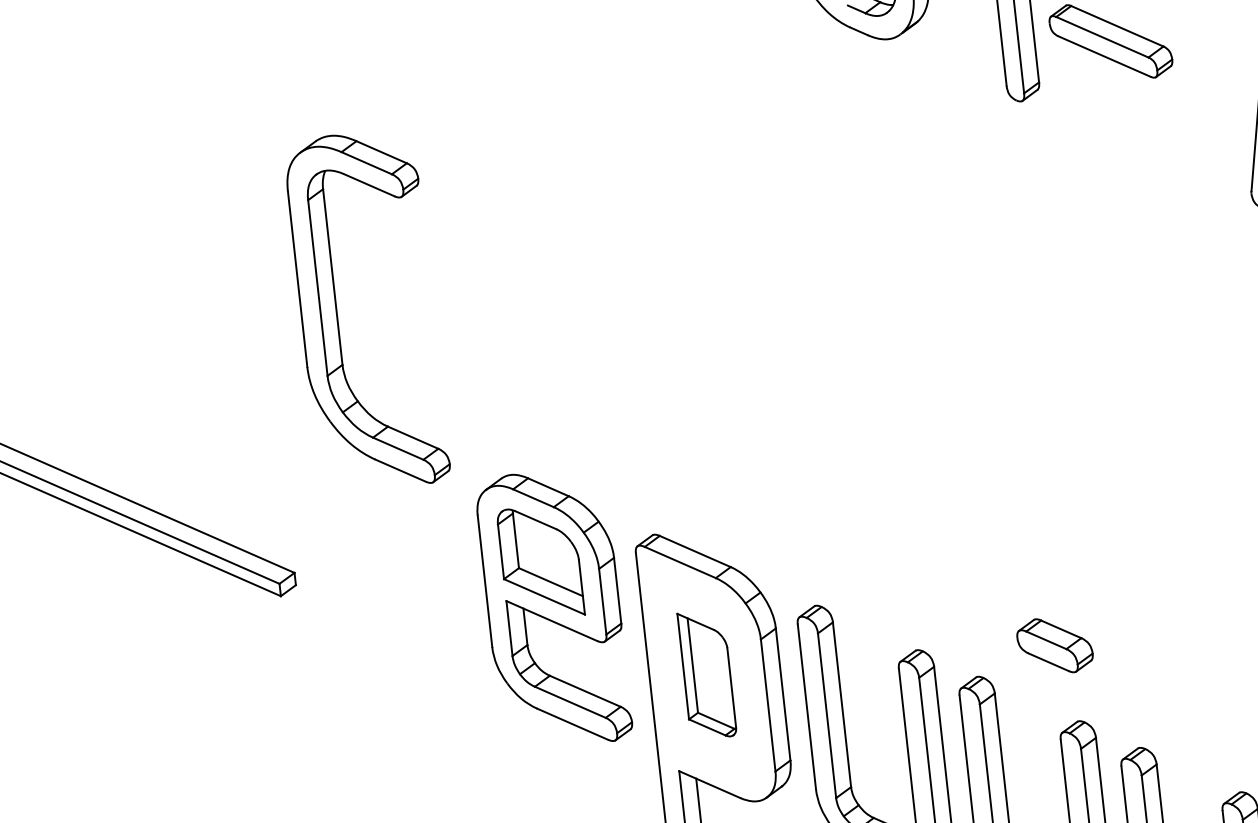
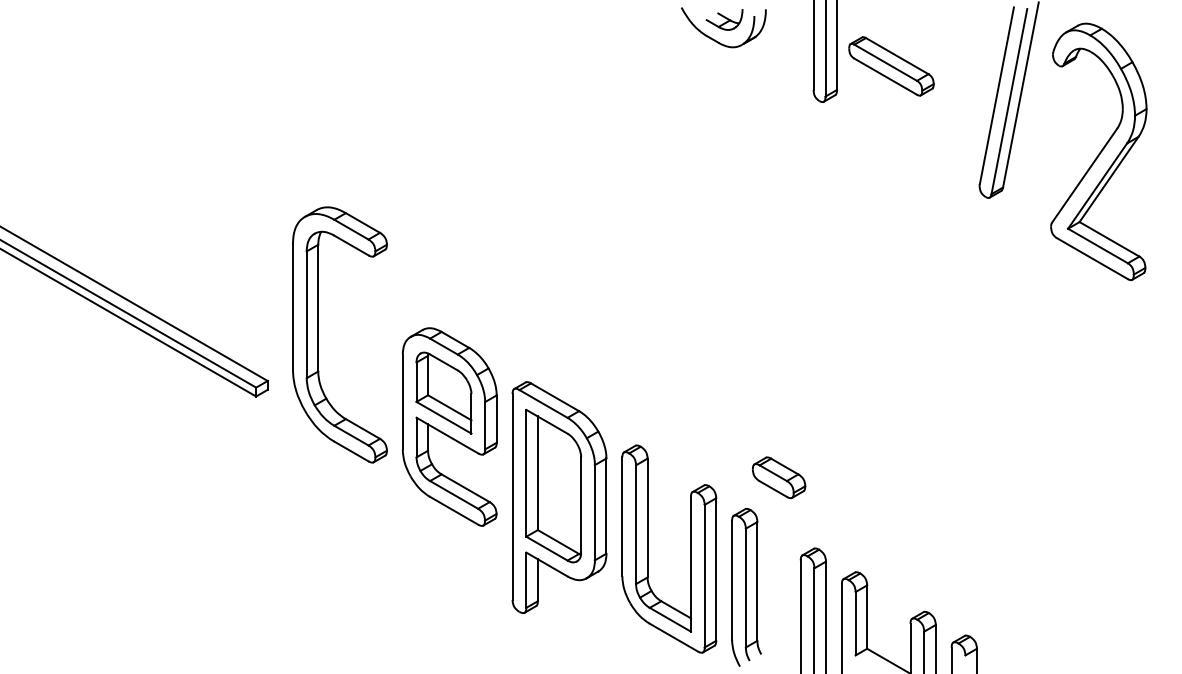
part: (337, 313) -> (318, 334), moved
part: (1055, 645) -> (779, 477), moved
part: (706, 674) -> (553, 485), size x1.67

